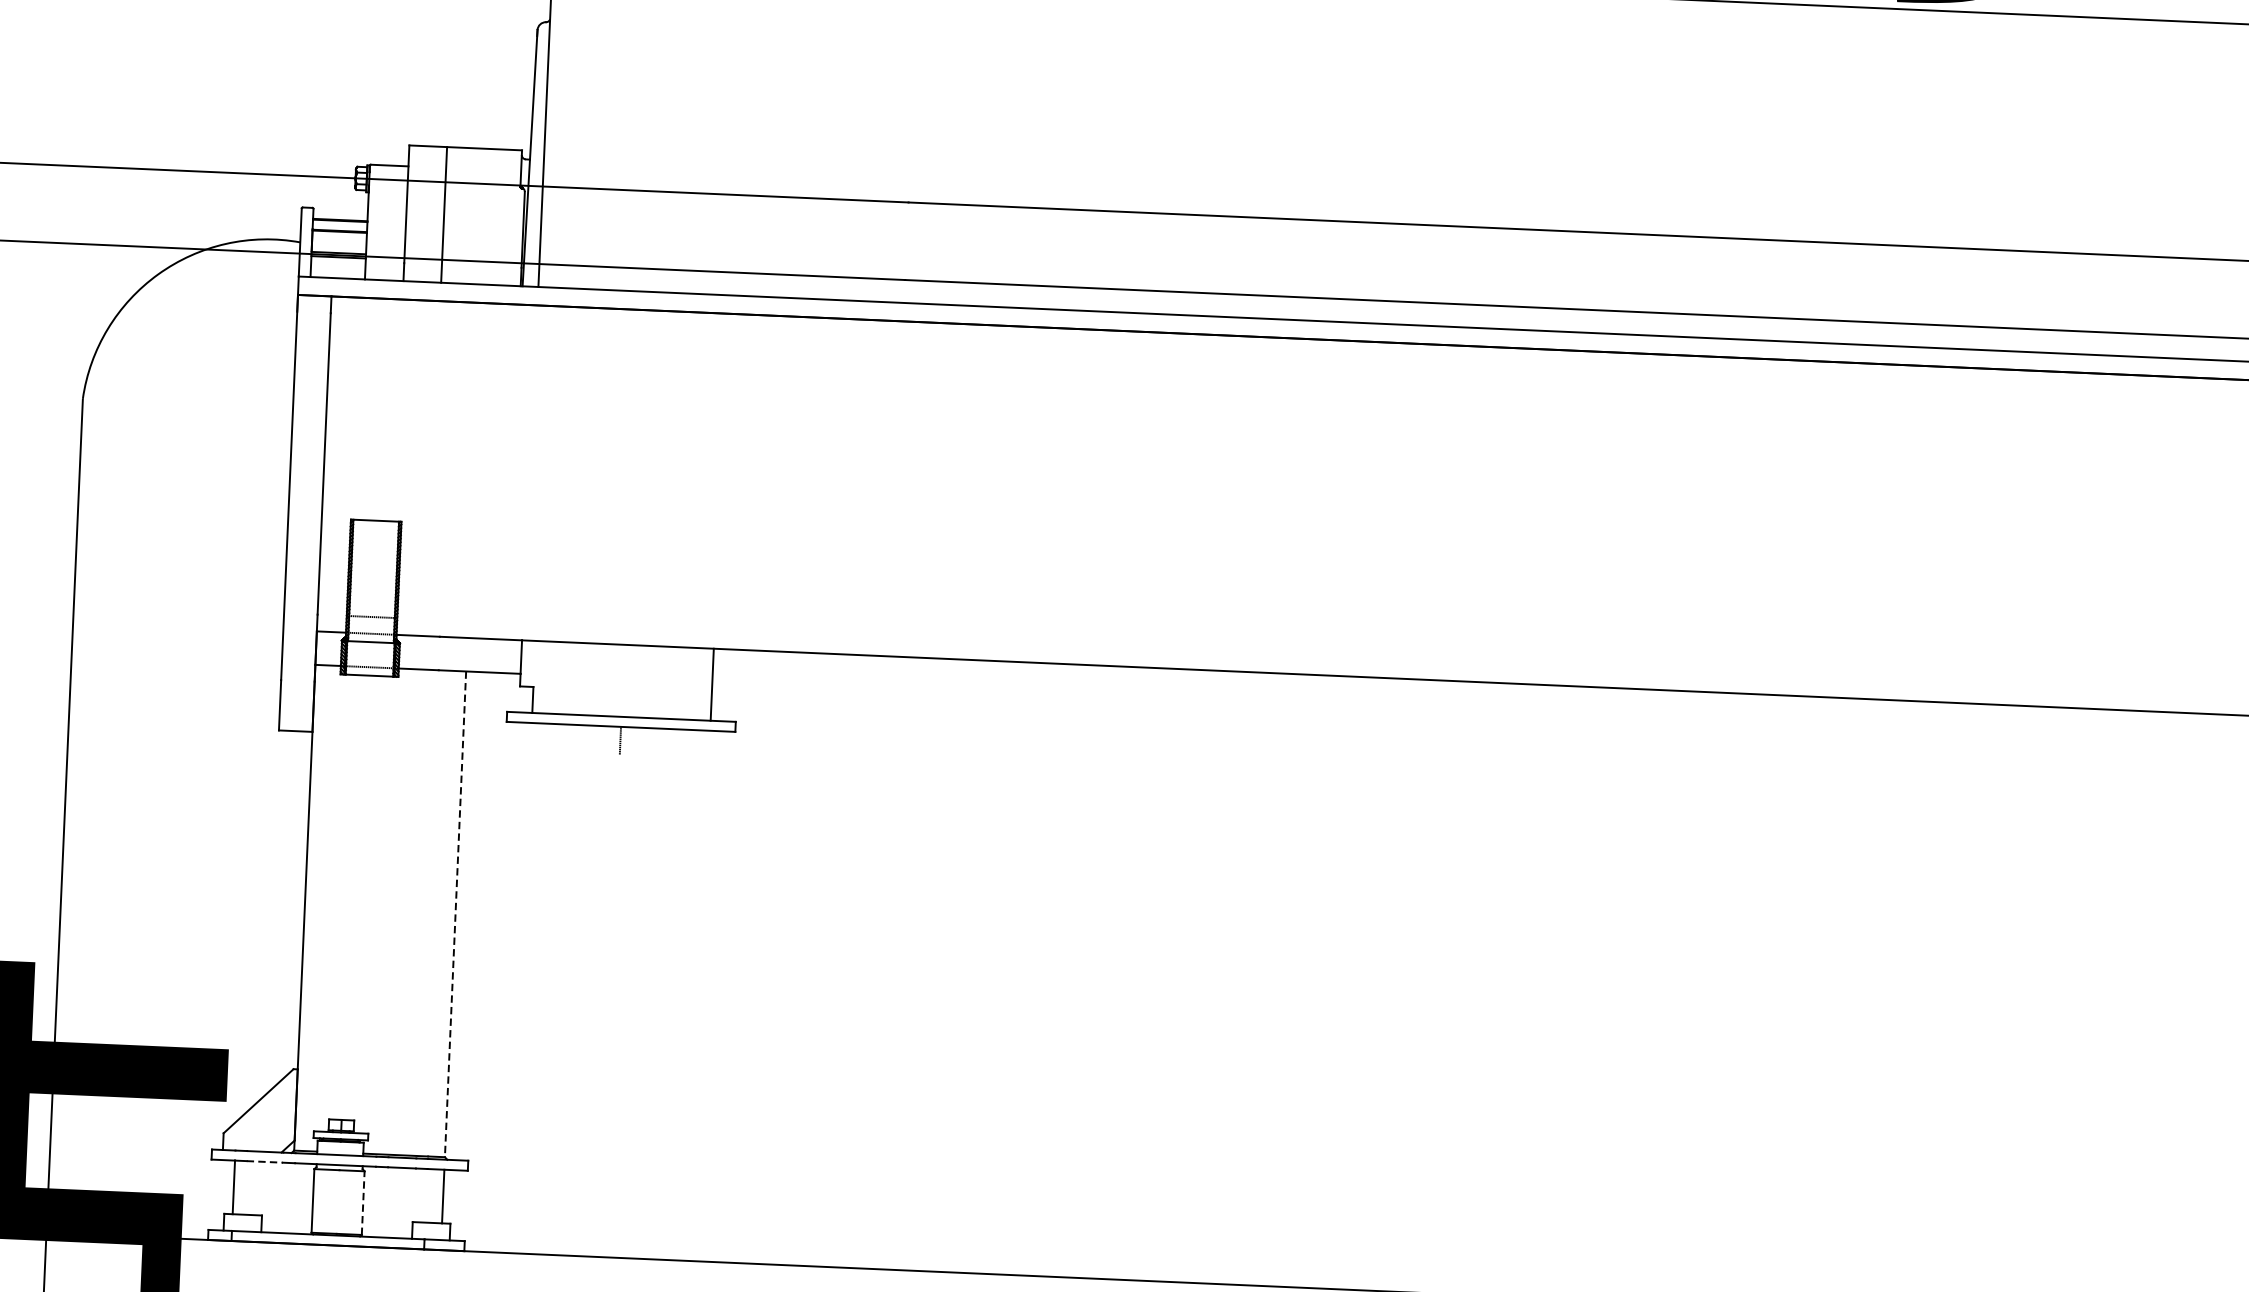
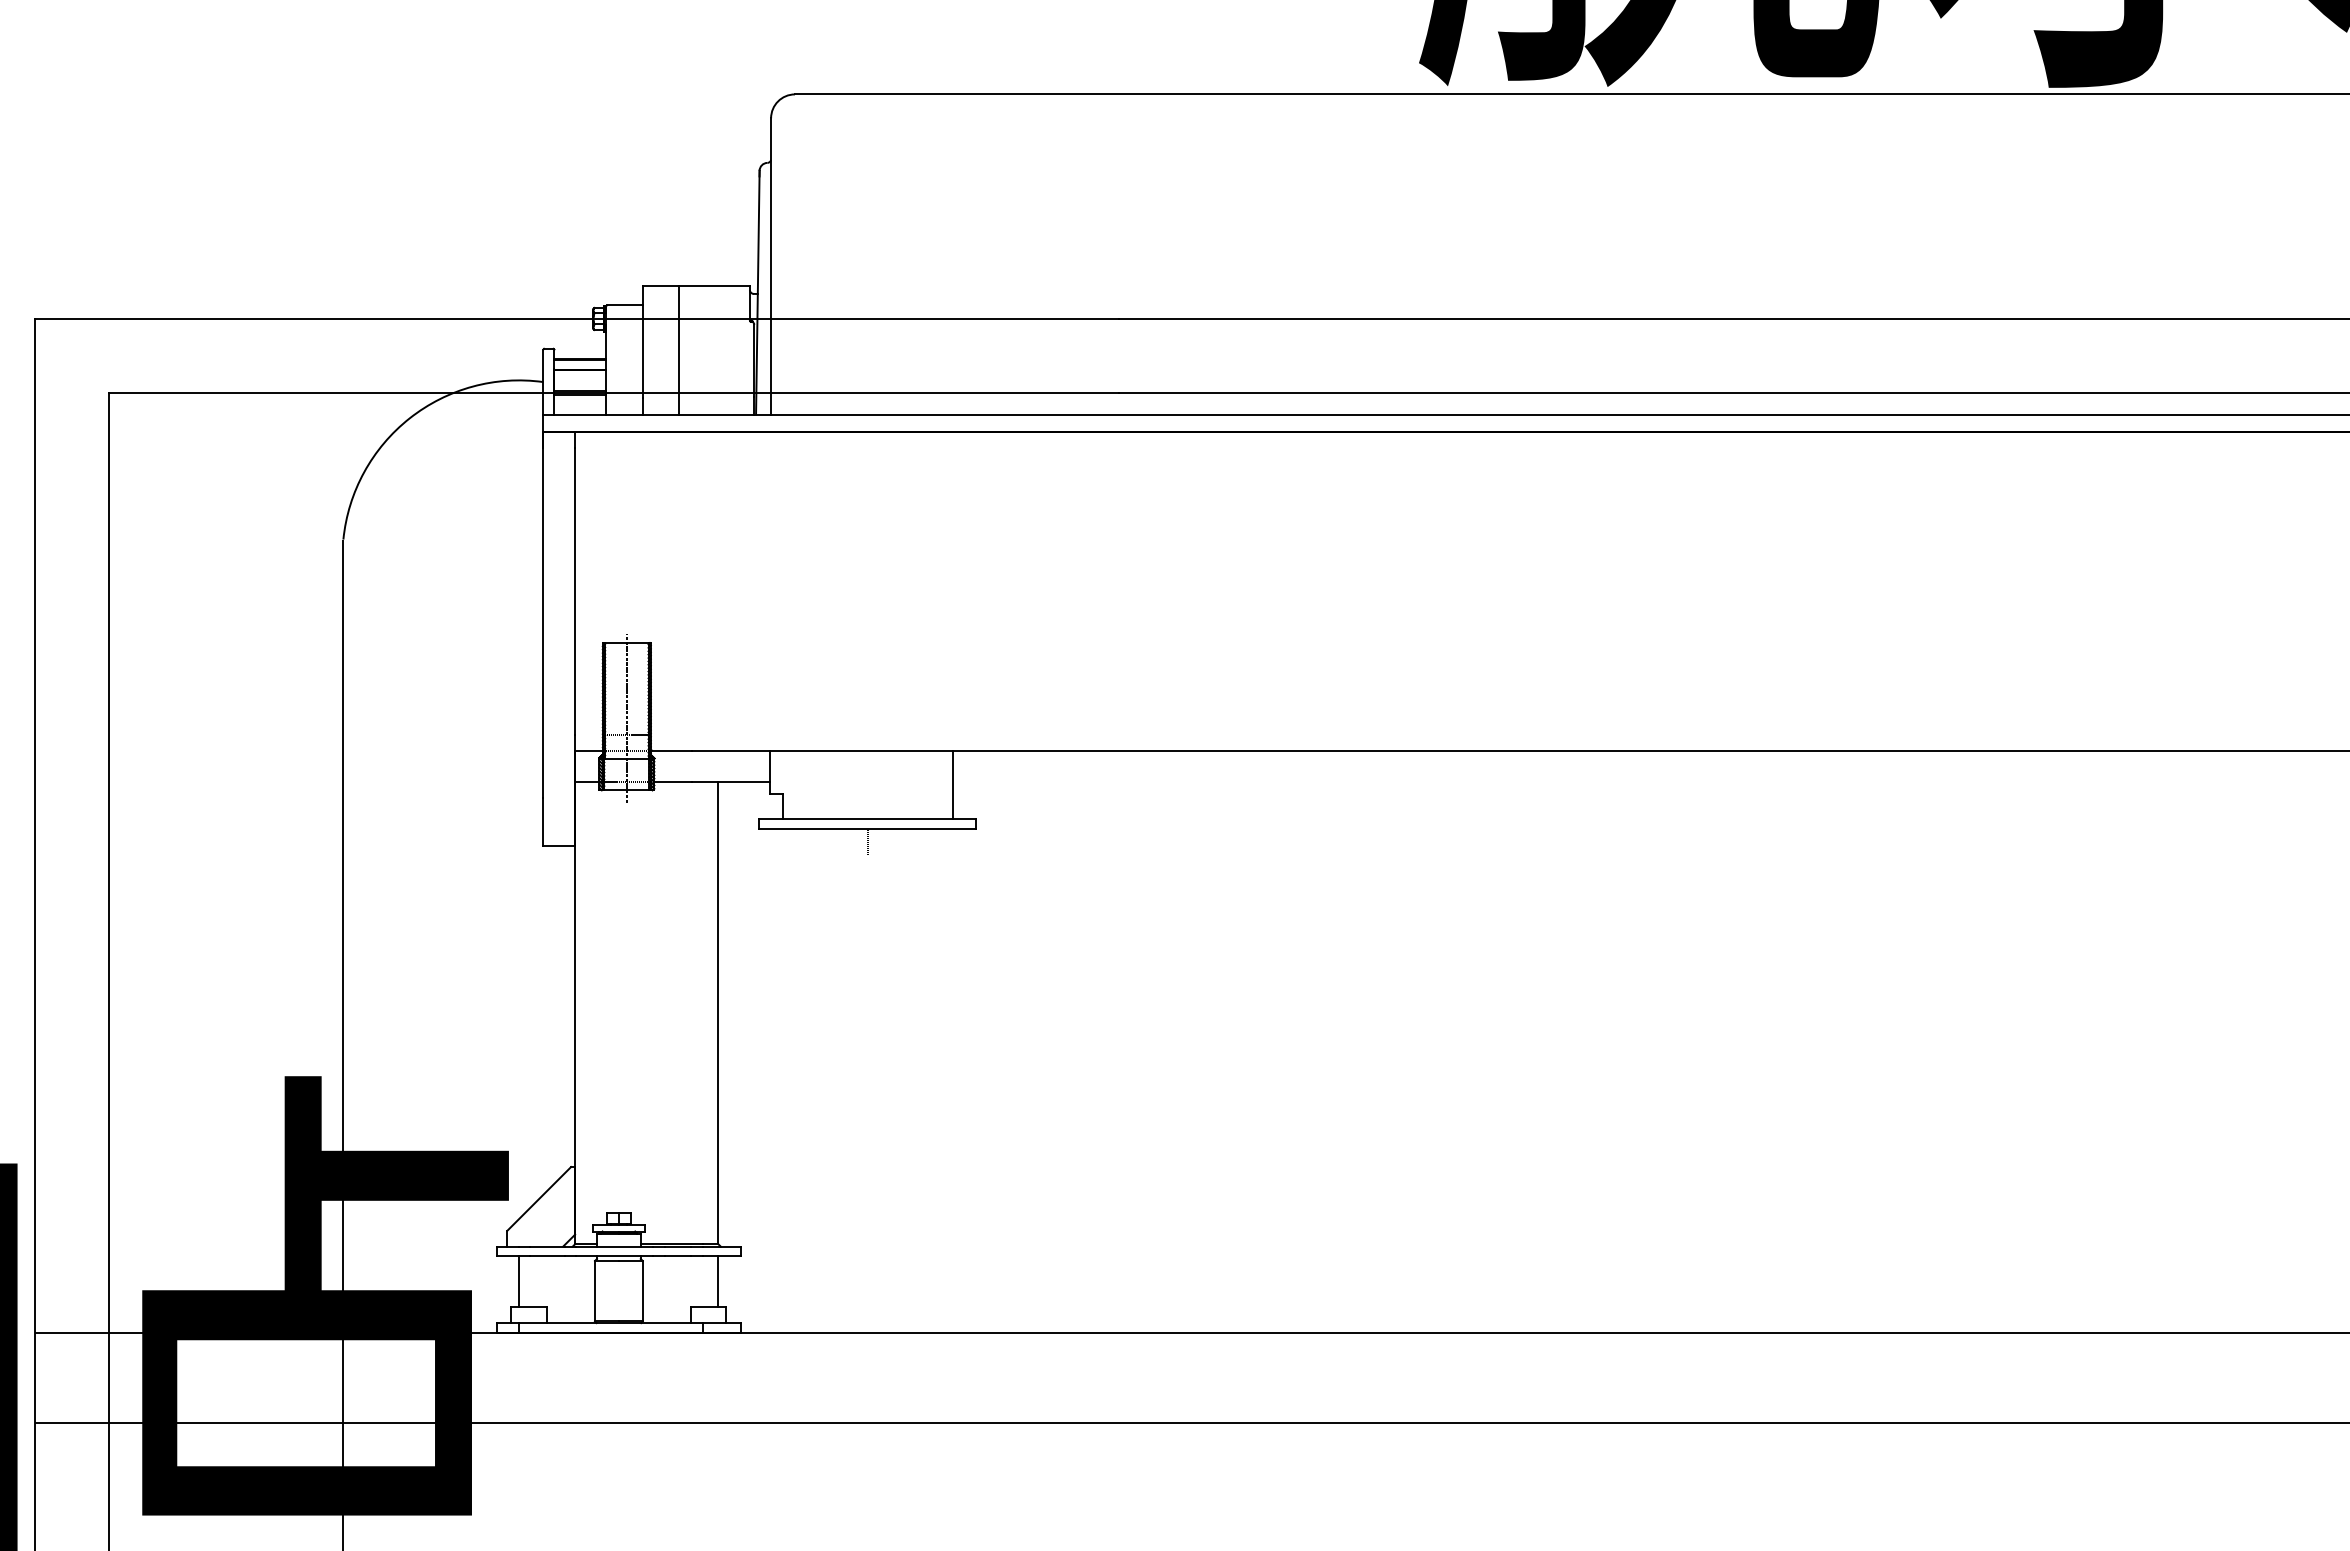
line: (372, 600) -> (626, 718), added
line: (455, 914) -> (718, 1013), dashed -> solid
line: (265, 1162) -> (548, 1256), dashed -> solid
line: (362, 1202) -> (642, 1290), dashed -> solid

